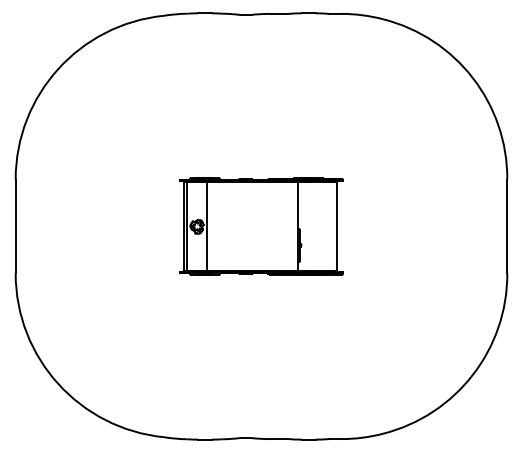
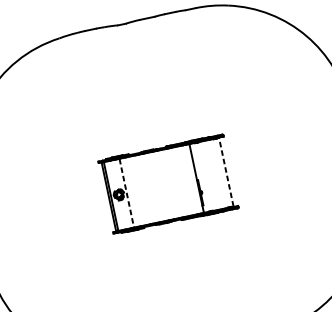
line: (207, 226) -> (126, 193), solid -> dashed
line: (336, 226) -> (225, 172), solid -> dashed

